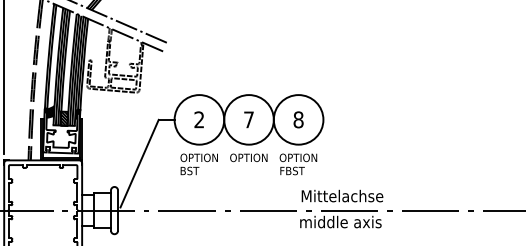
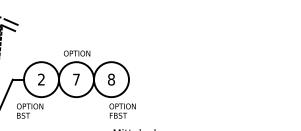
text: (248, 157) -> (76, 53), moved
text: (198, 164) -> (29, 111), moved
text: (298, 164) -> (122, 111), moved

